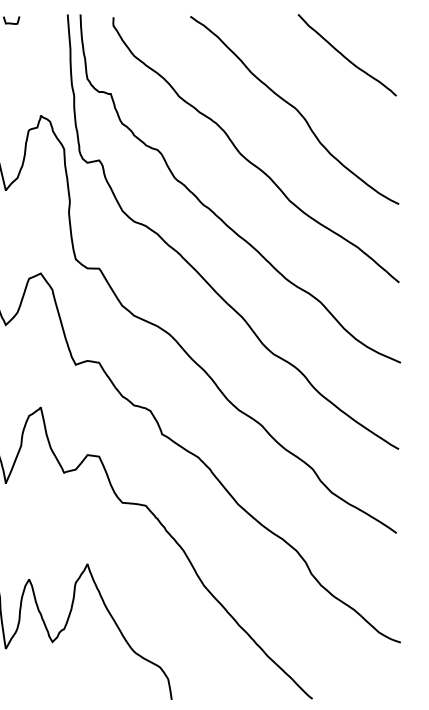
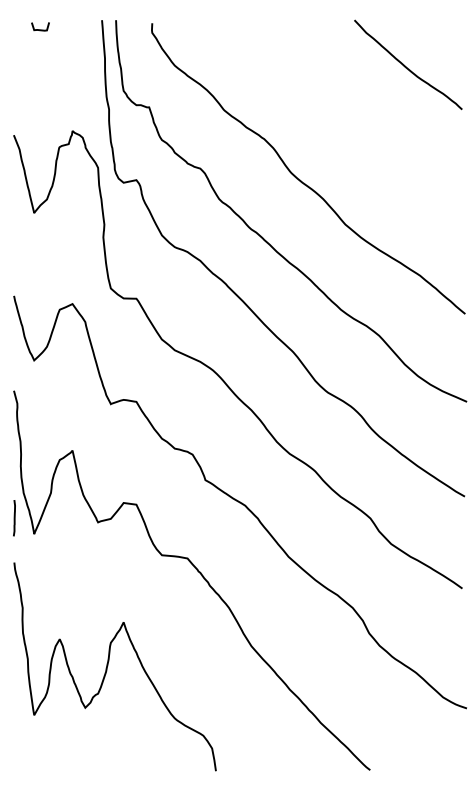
curve: (295, 109) -> (351, 124), removed

